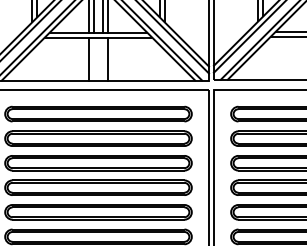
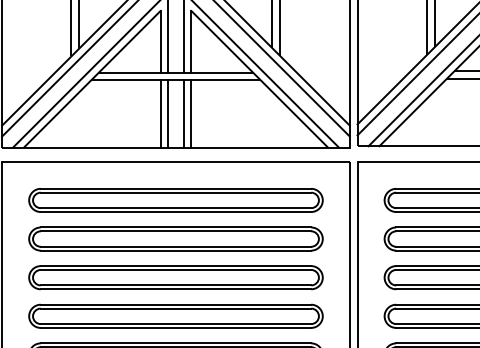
line: (93, 58) -> (168, 112), added
line: (103, 58) -> (183, 112), added

